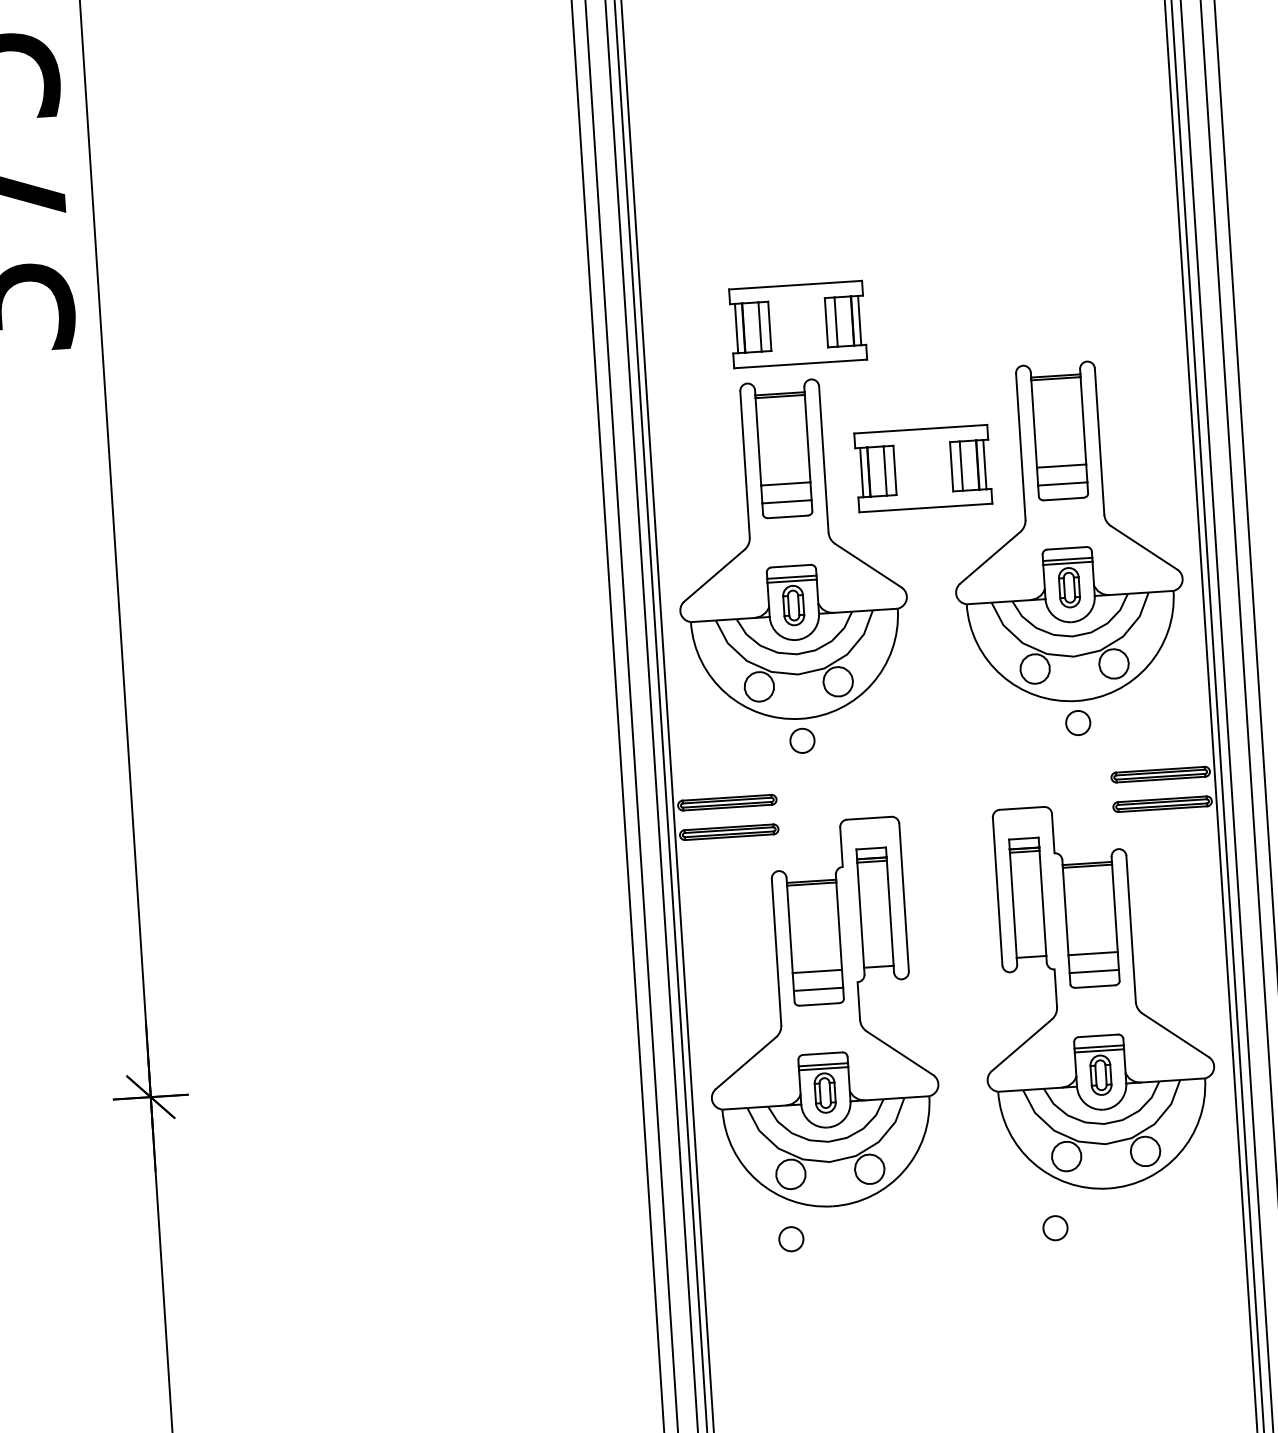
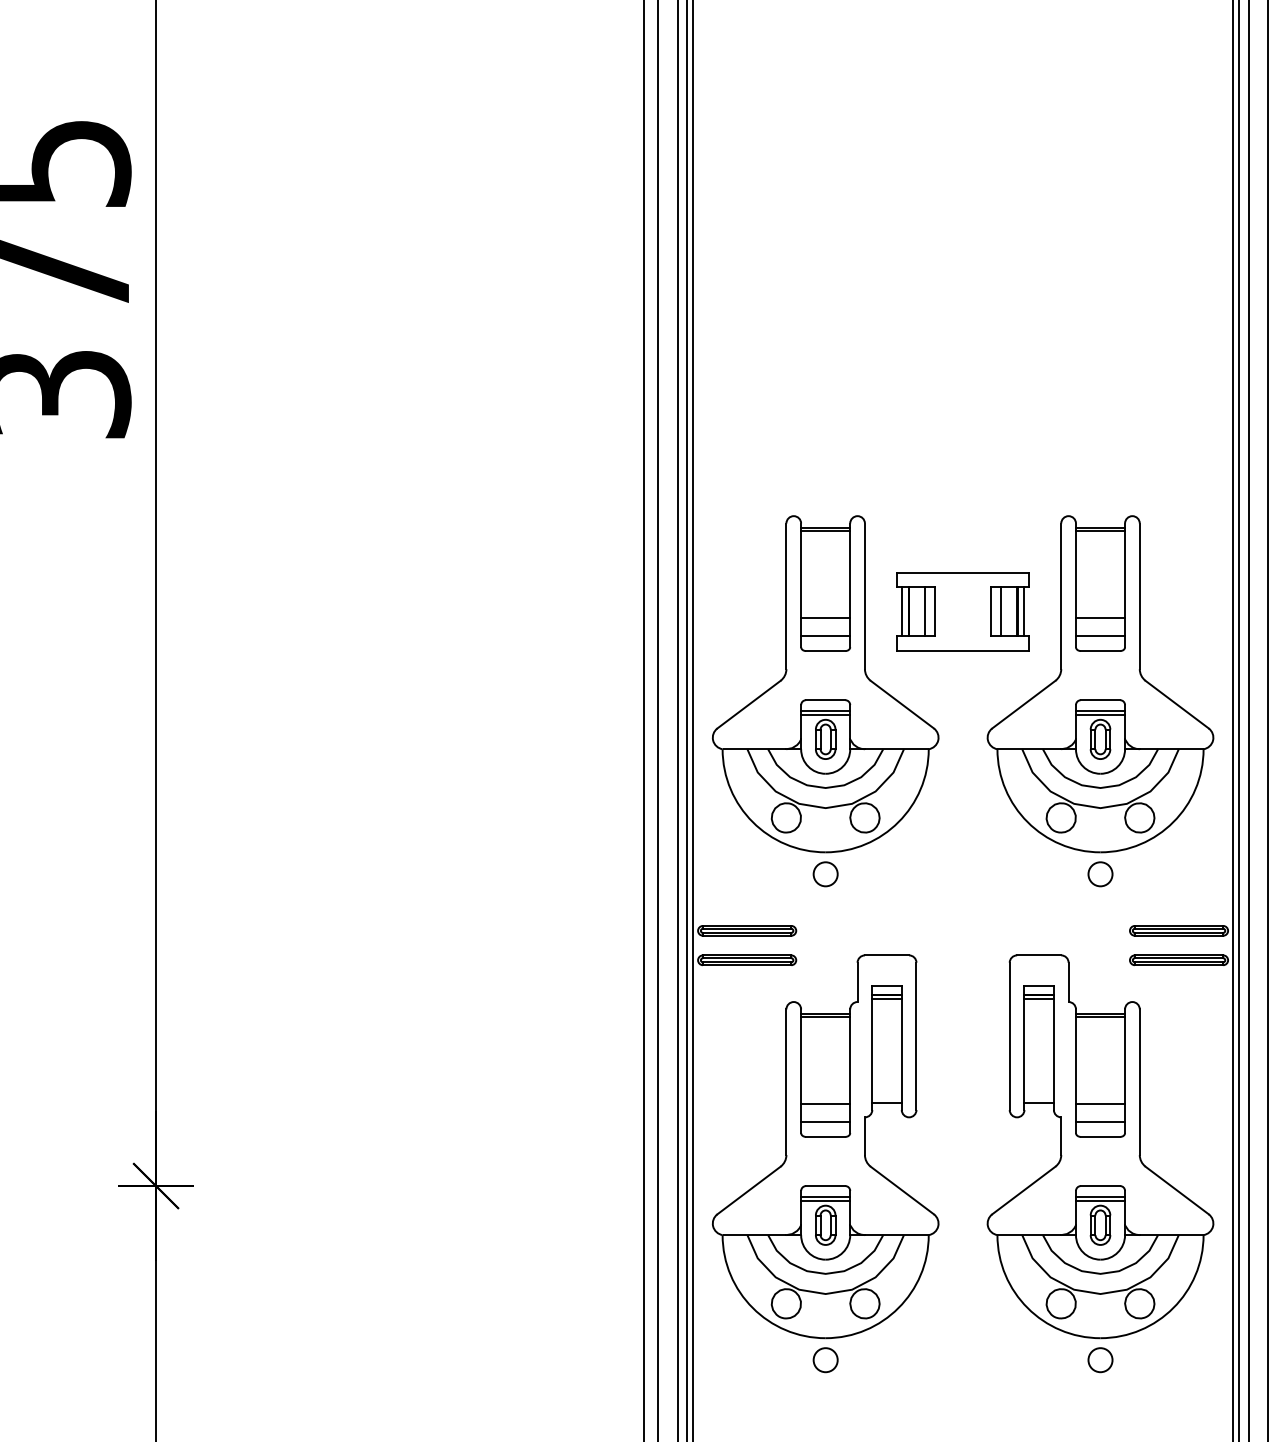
part: (797, 324) -> (847, 460), removed
circle: (1055, 1228) -> (1100, 1360), moved
circle: (791, 1239) -> (825, 1360), moved

